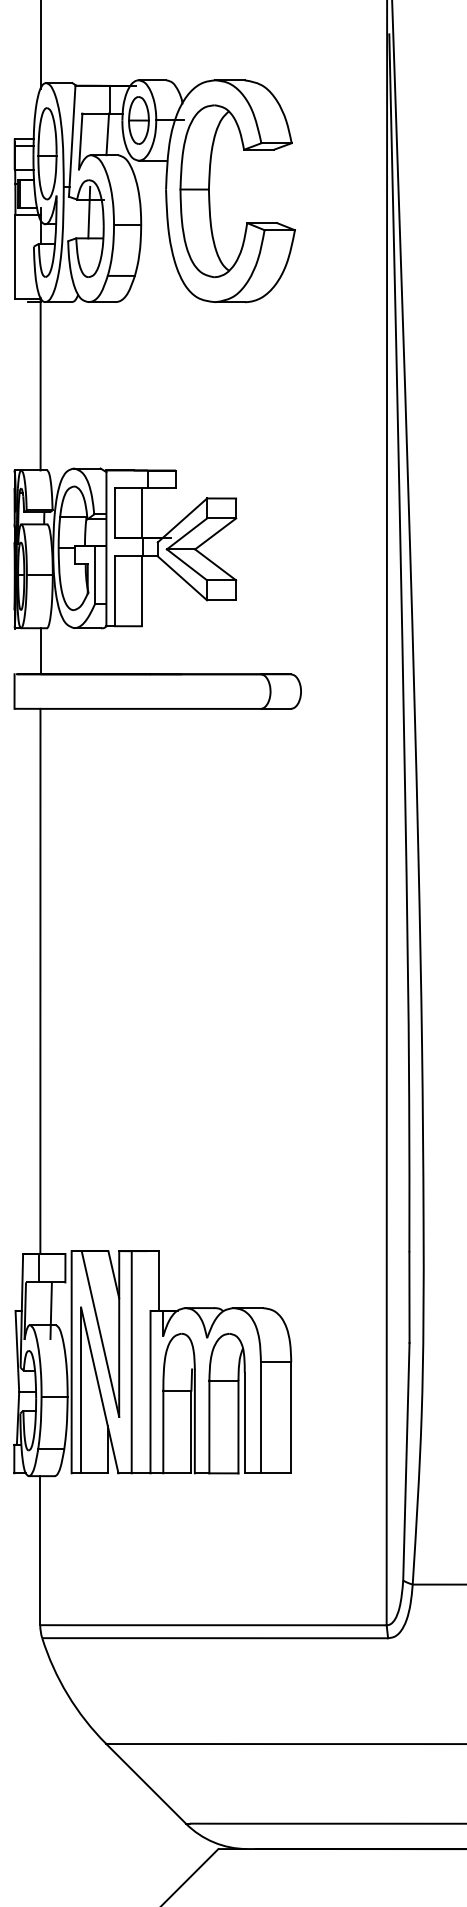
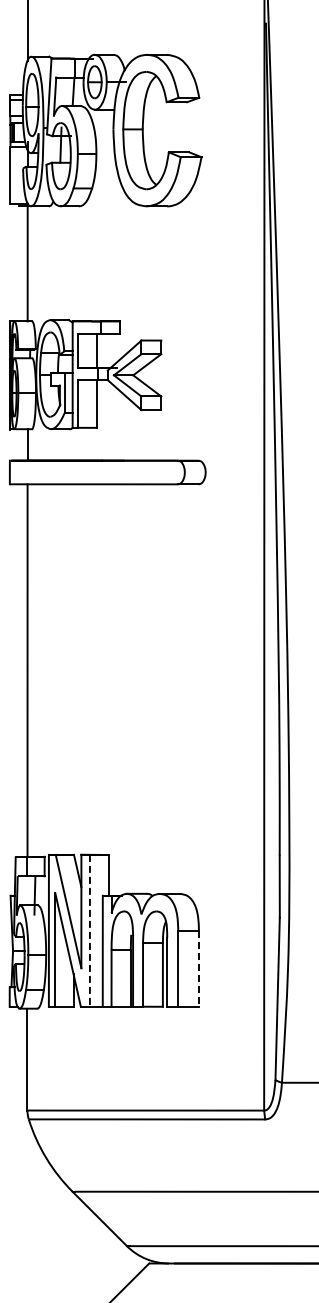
line: (131, 1361) -> (89, 930), solid -> dashed
line: (290, 1417) -> (198, 968), solid -> dashed

